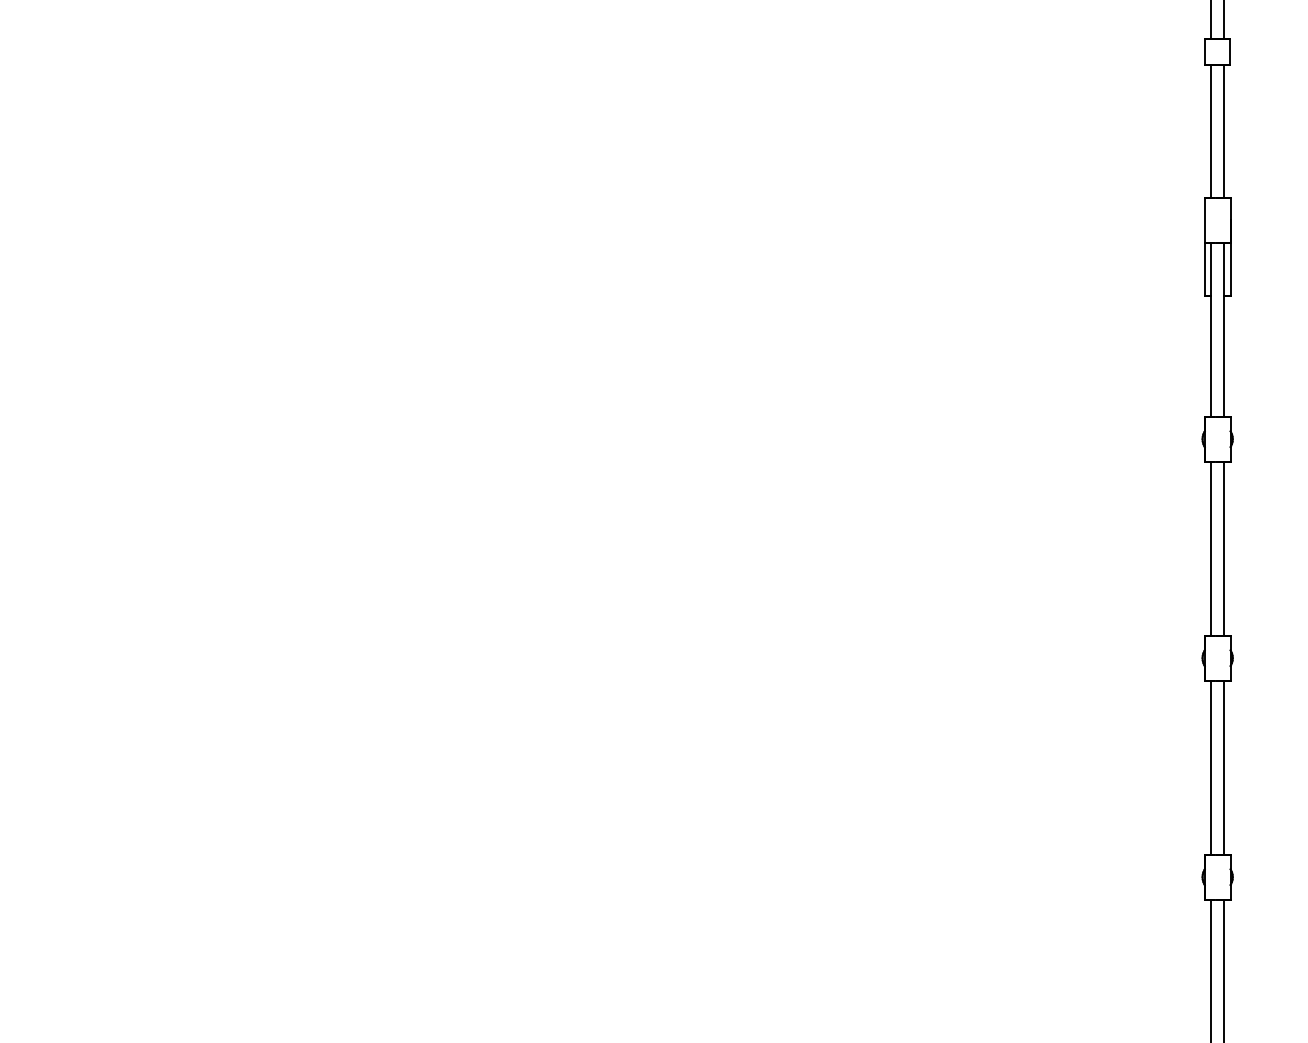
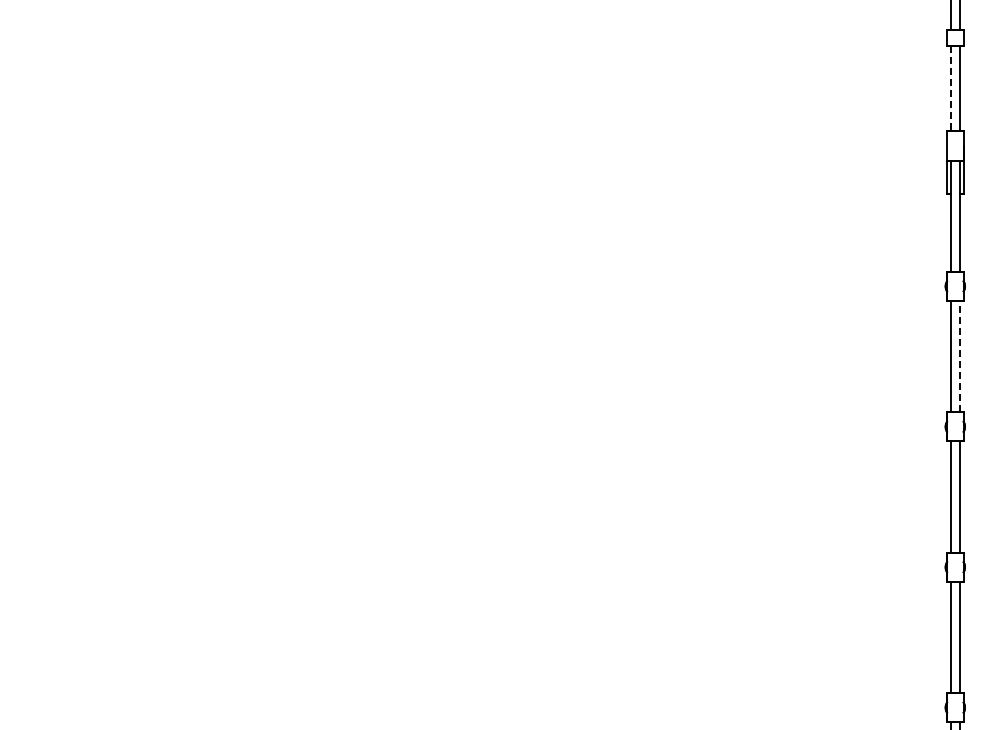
line: (1210, 130) -> (950, 88), solid -> dashed
line: (1224, 548) -> (959, 356), solid -> dashed

